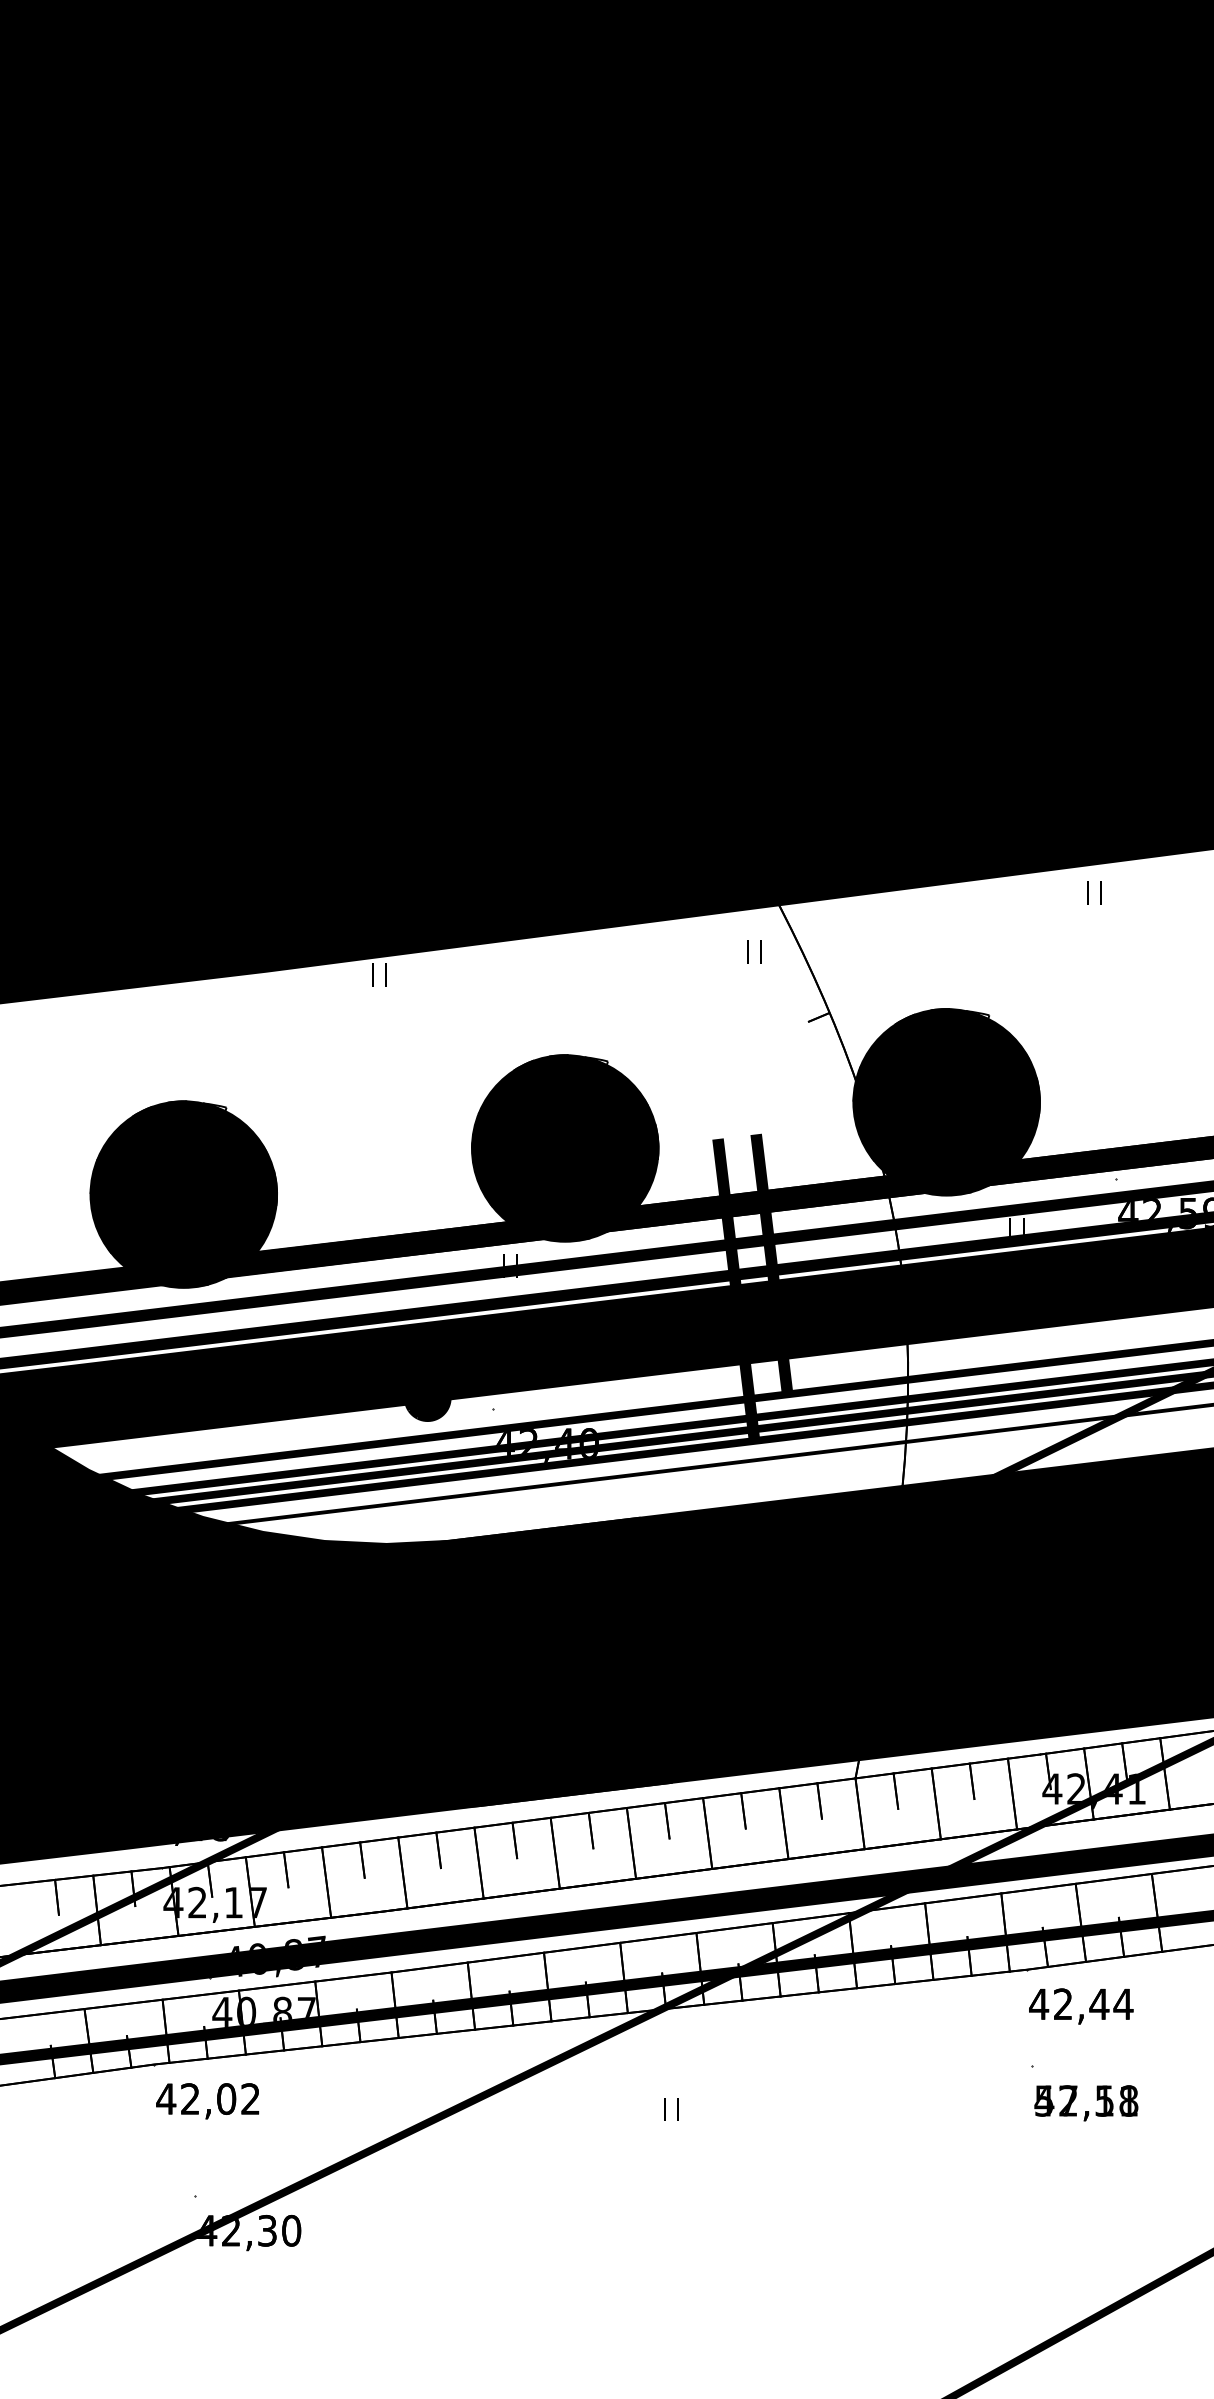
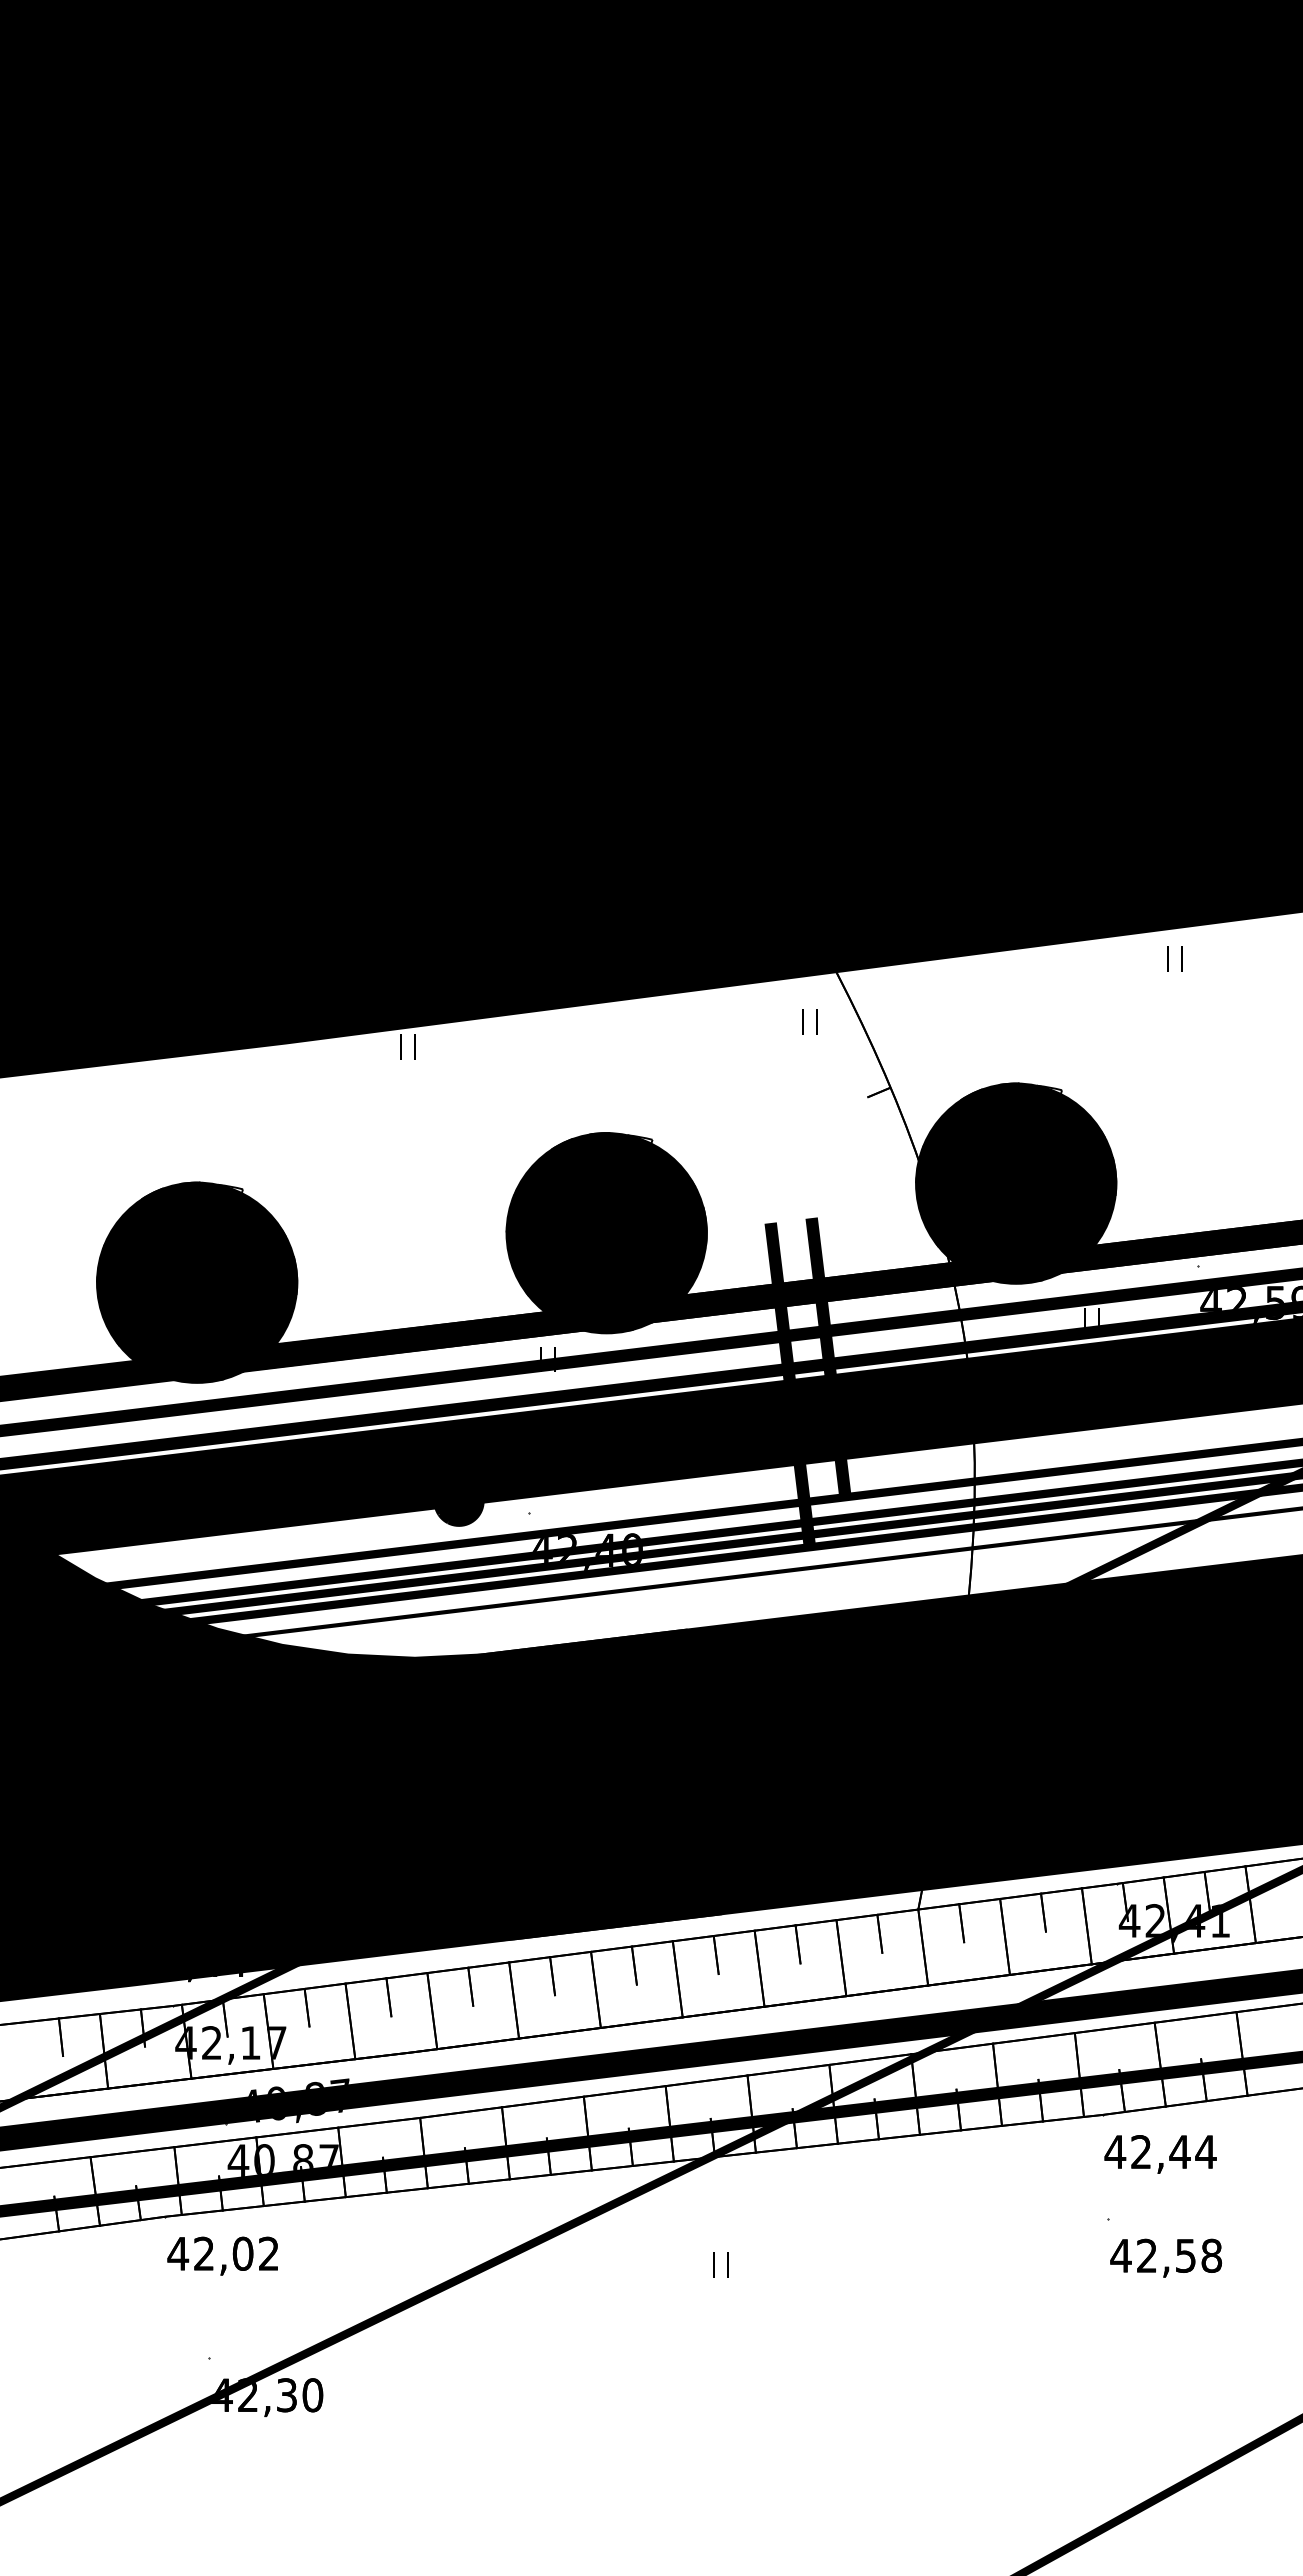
text: (221, 1839) -> (237, 1975), 21,78 -> 42,44
text: (1085, 2100) -> (1165, 2255), 57,11 -> 42,58

